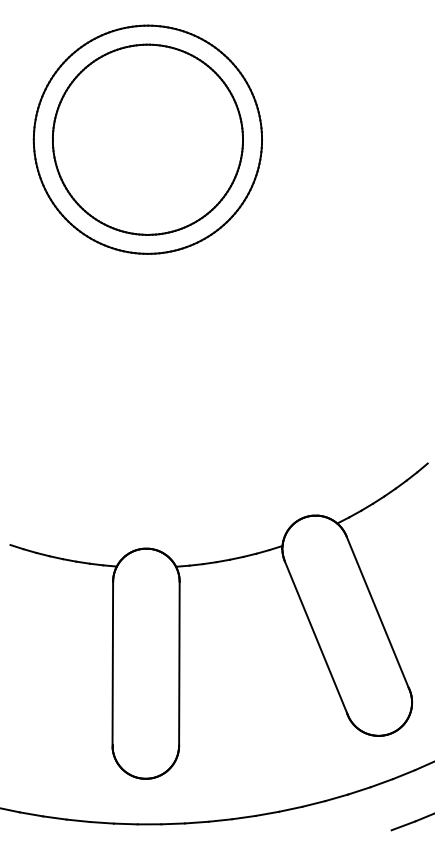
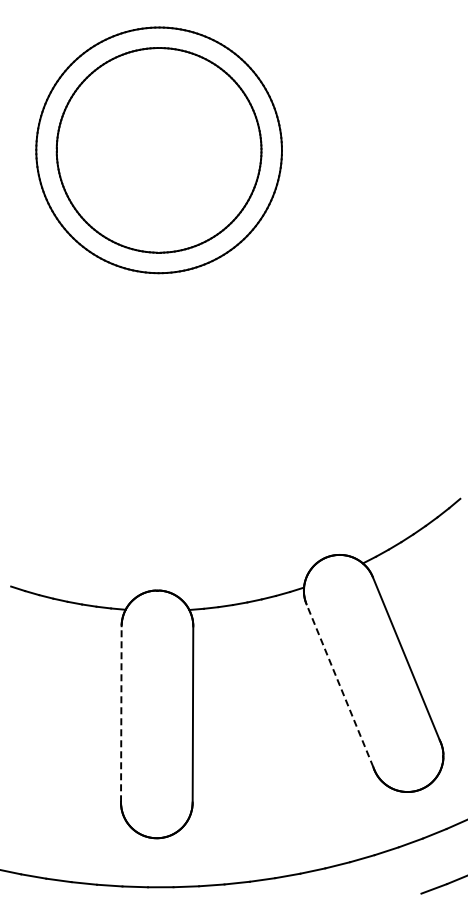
line: (315, 636) -> (339, 685), solid -> dashed
line: (112, 662) -> (121, 713), solid -> dashed

